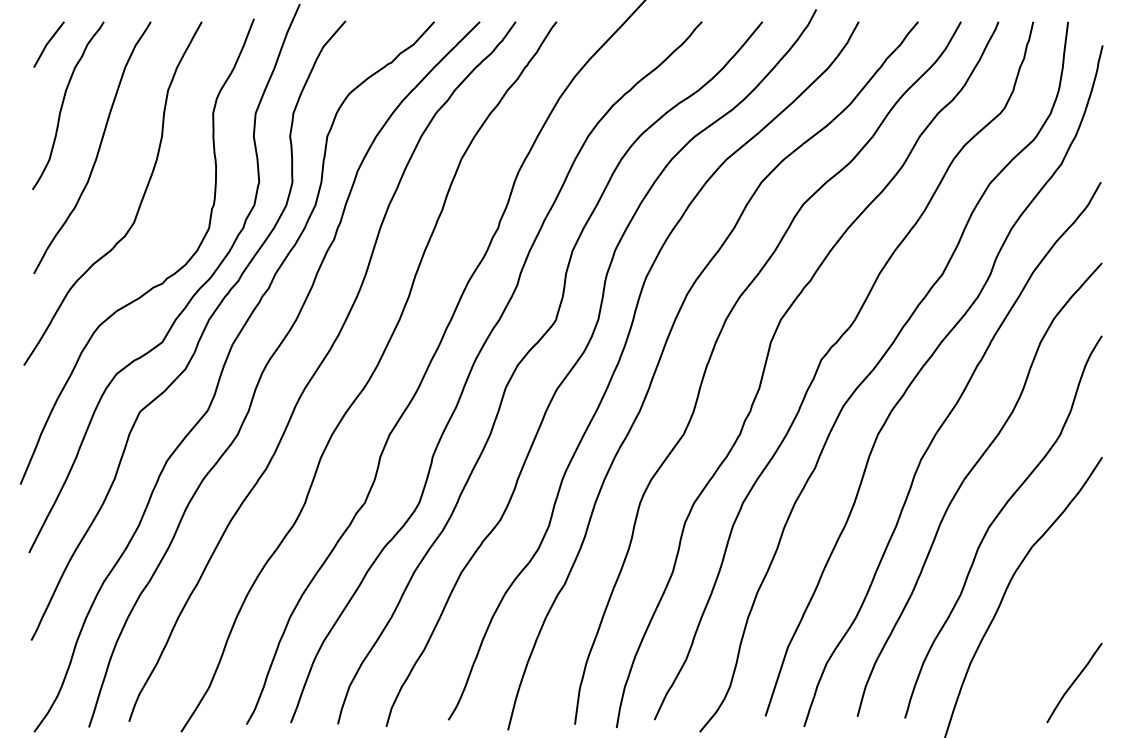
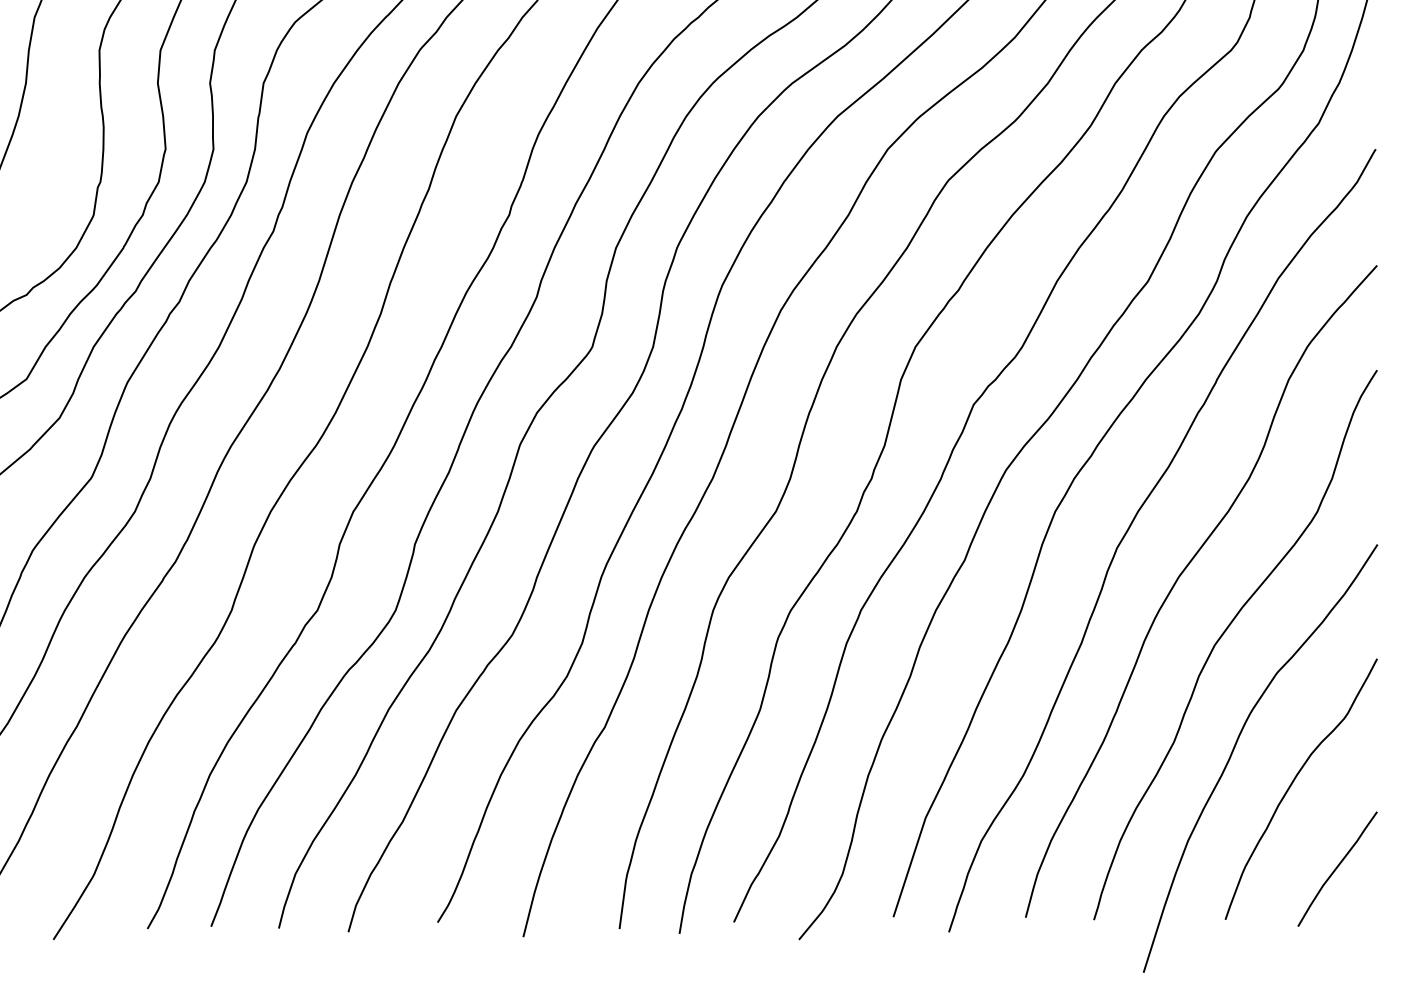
curve: (1043, 624) -> (1293, 785), added

